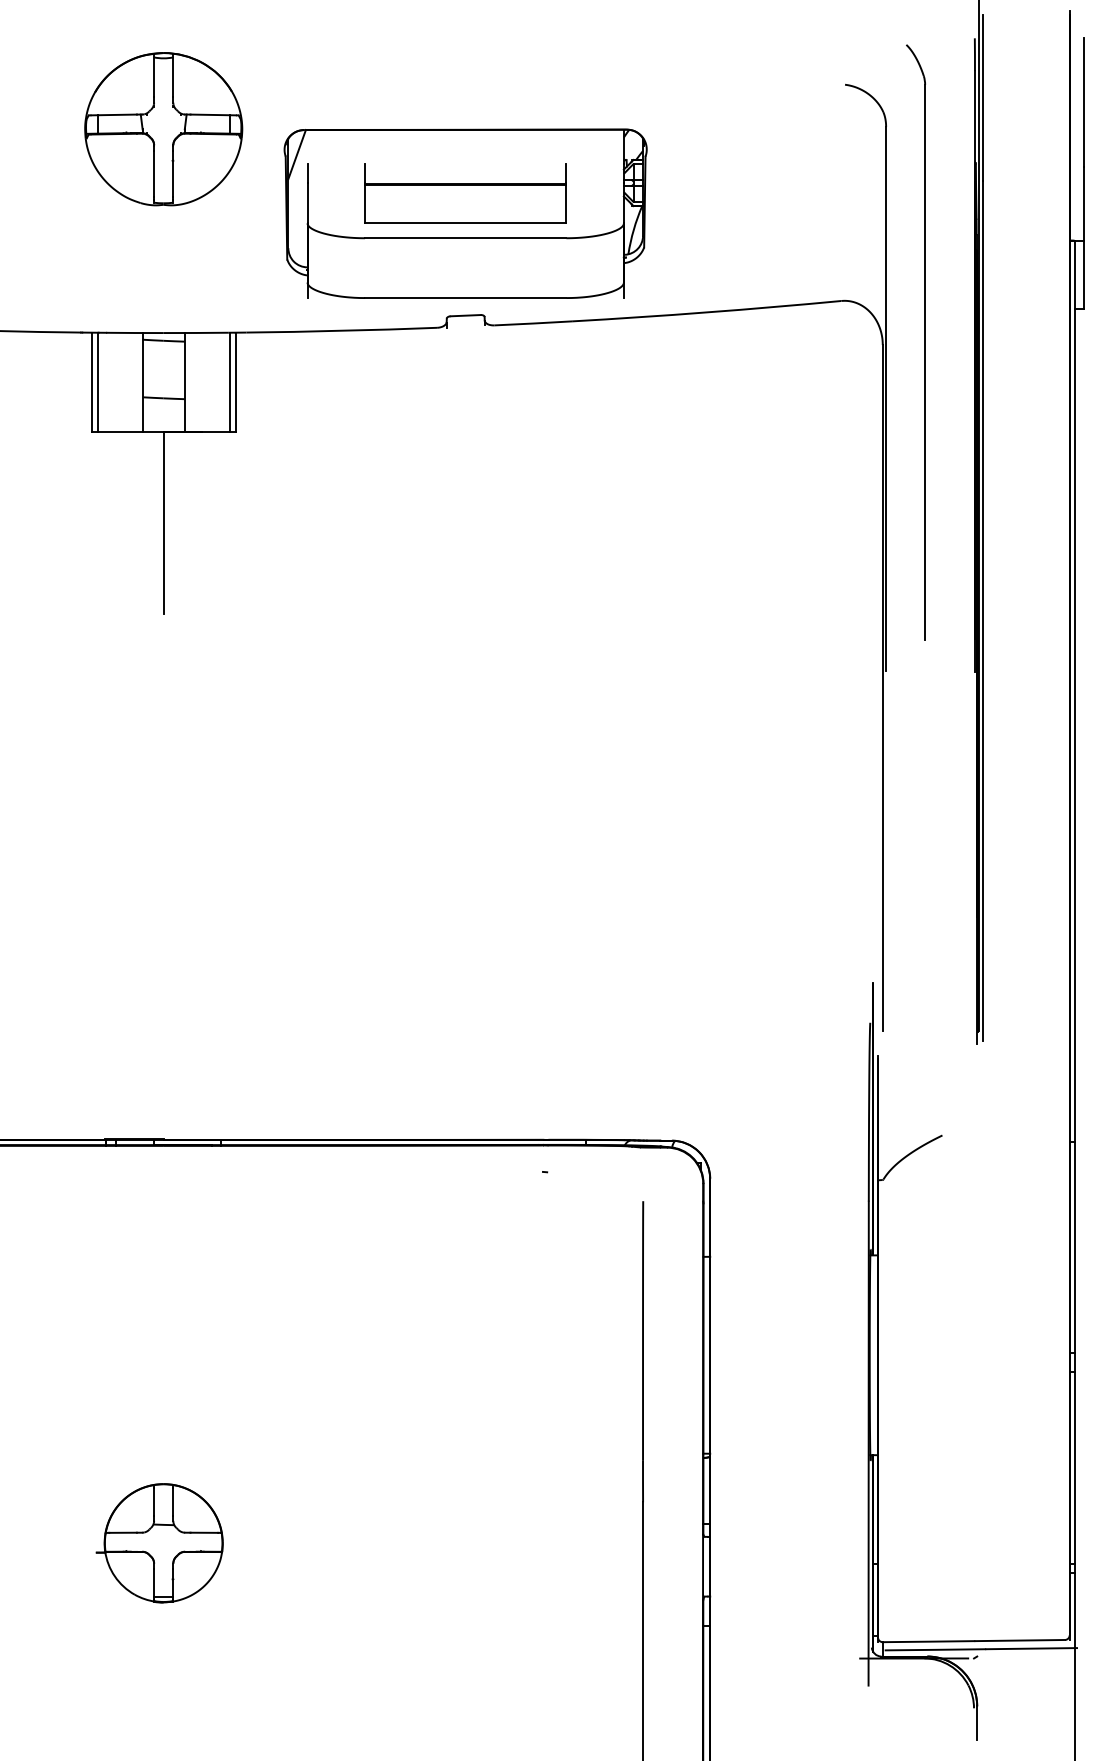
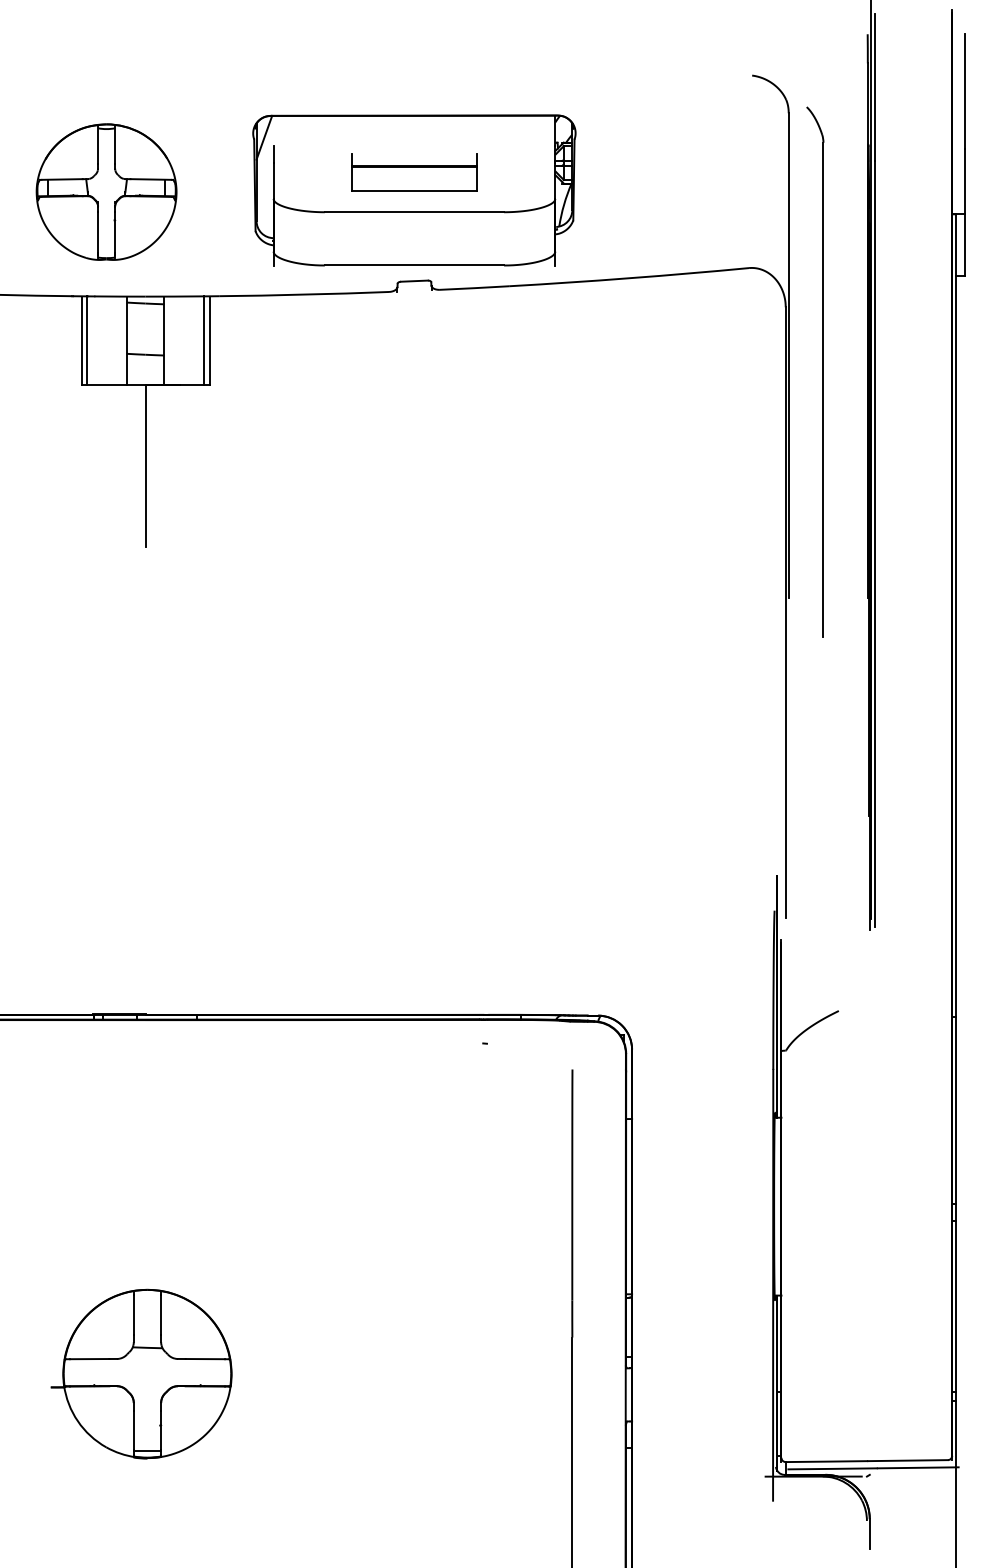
part: (163, 128) -> (106, 191), moved
part: (465, 193) -> (414, 172), size x0.7
part: (924, 341) -> (822, 371), moved
part: (160, 1542) -> (142, 1373), size x1.6

